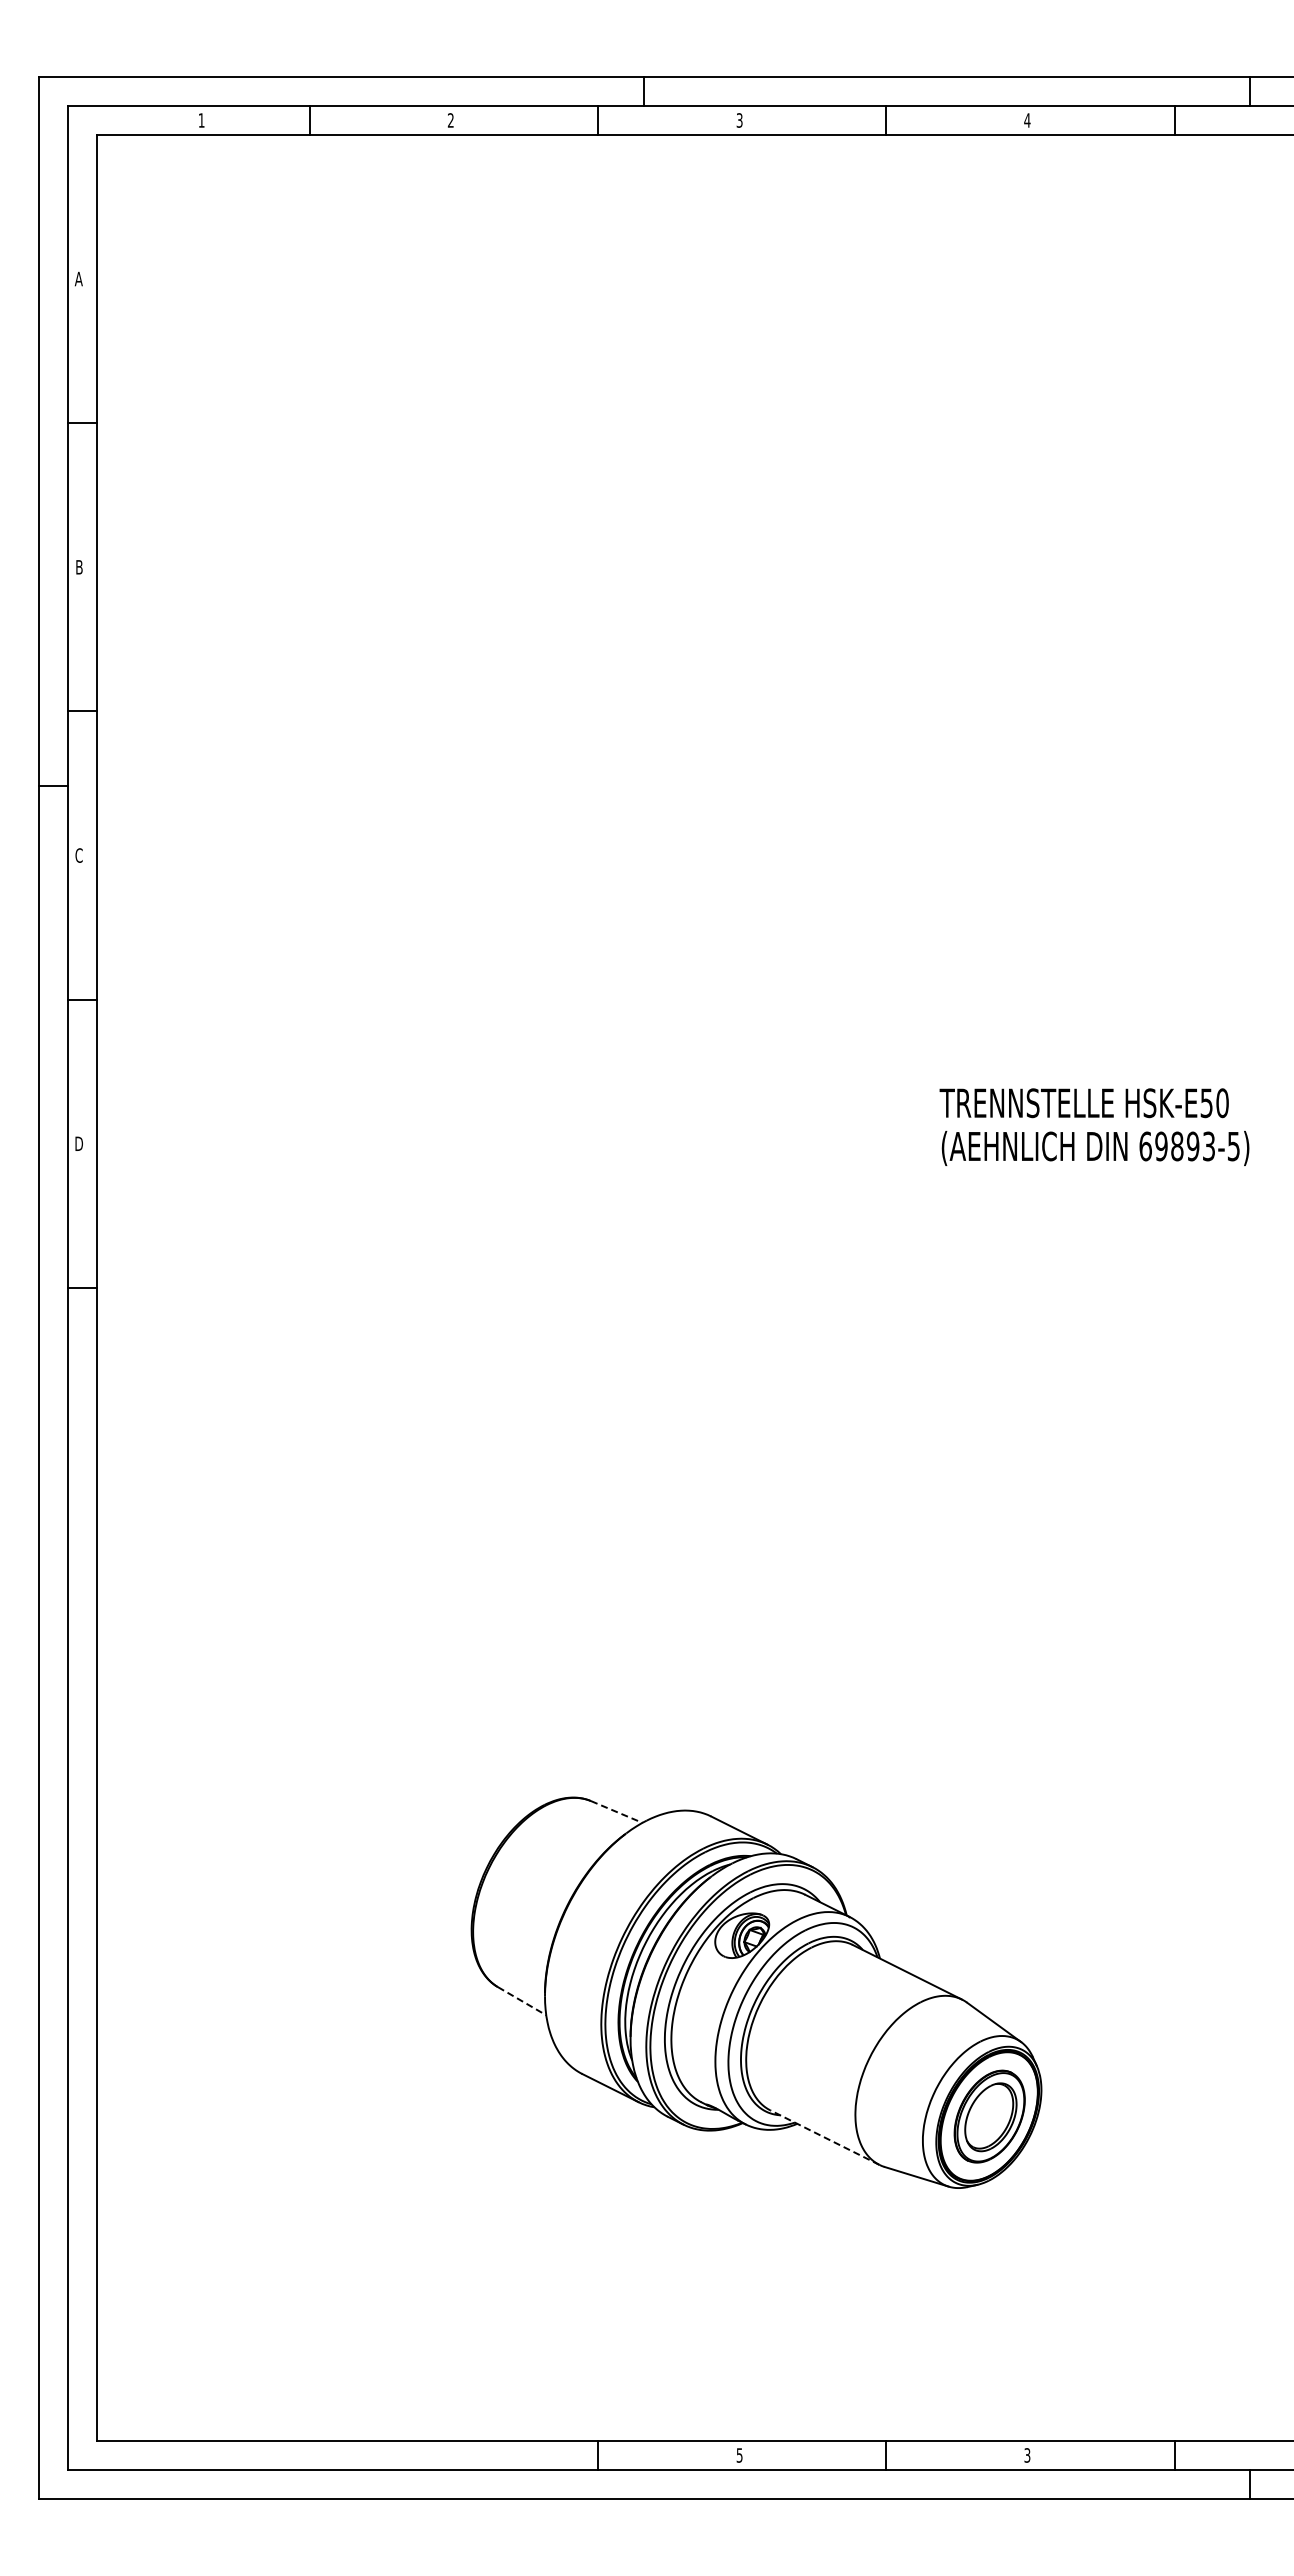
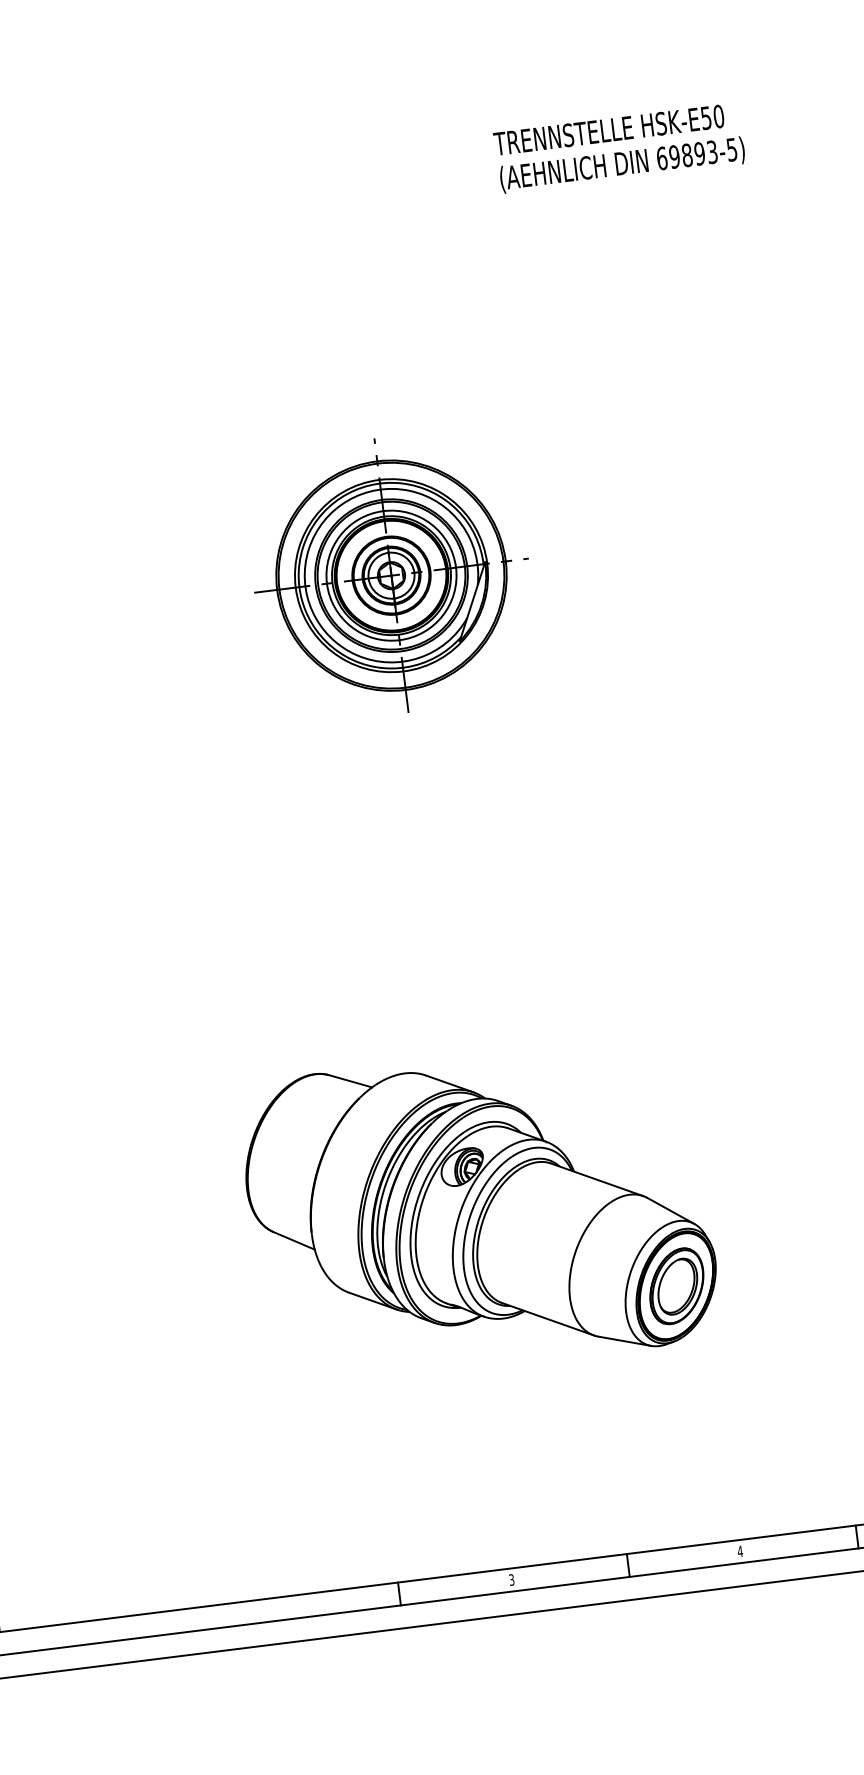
text: (1094, 1126) -> (619, 147), moved
part: (745, 1190) -> (391, 575), added
line: (616, 1811) -> (350, 1080), dashed -> solid
line: (522, 2001) -> (294, 1241), dashed -> solid
line: (824, 2137) -> (547, 1319), dashed -> solid
text: (739, 2454) -> (511, 1579), 5 -> 3
text: (1027, 2455) -> (740, 1551), 3 -> 4

